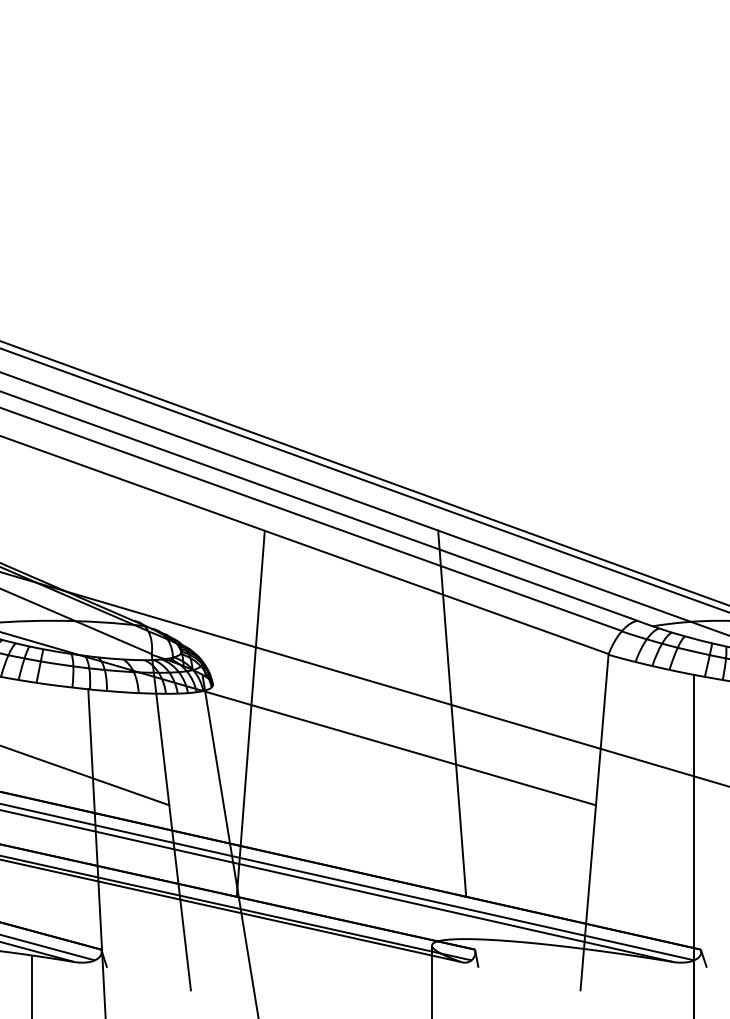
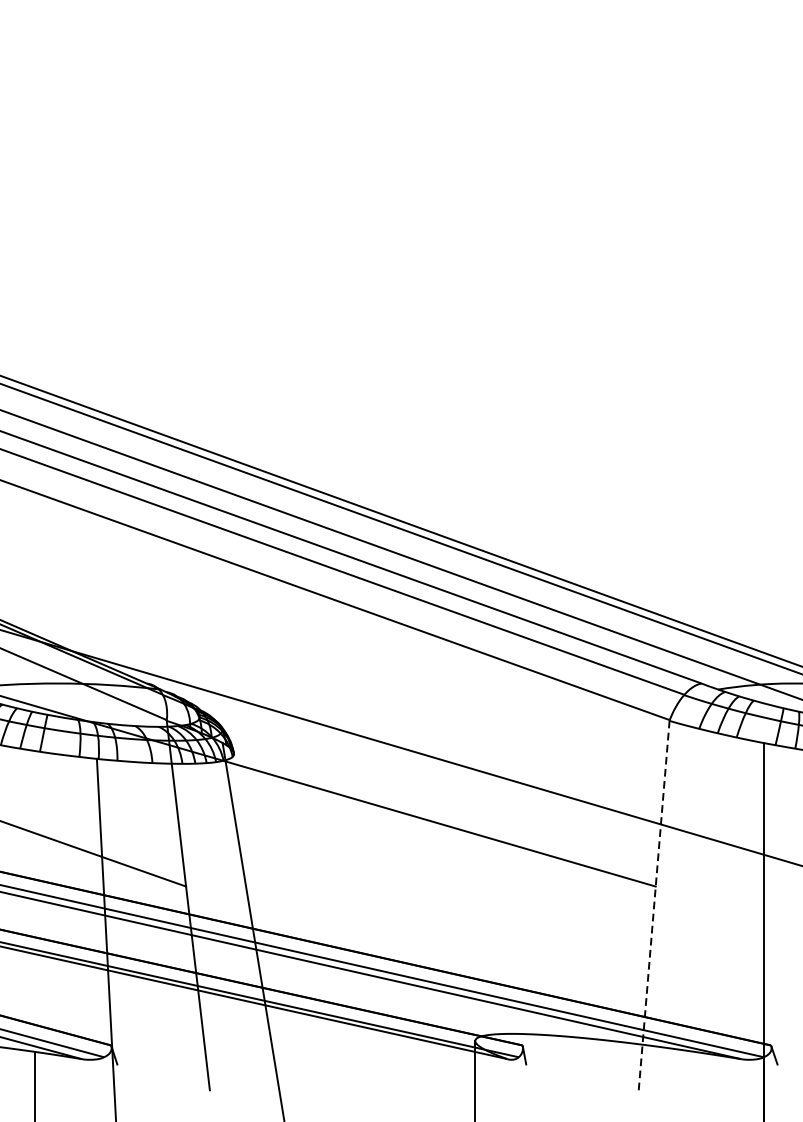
line: (250, 713) -> (275, 785), removed
line: (452, 713) -> (497, 785), removed
line: (594, 822) -> (654, 905), solid -> dashed

